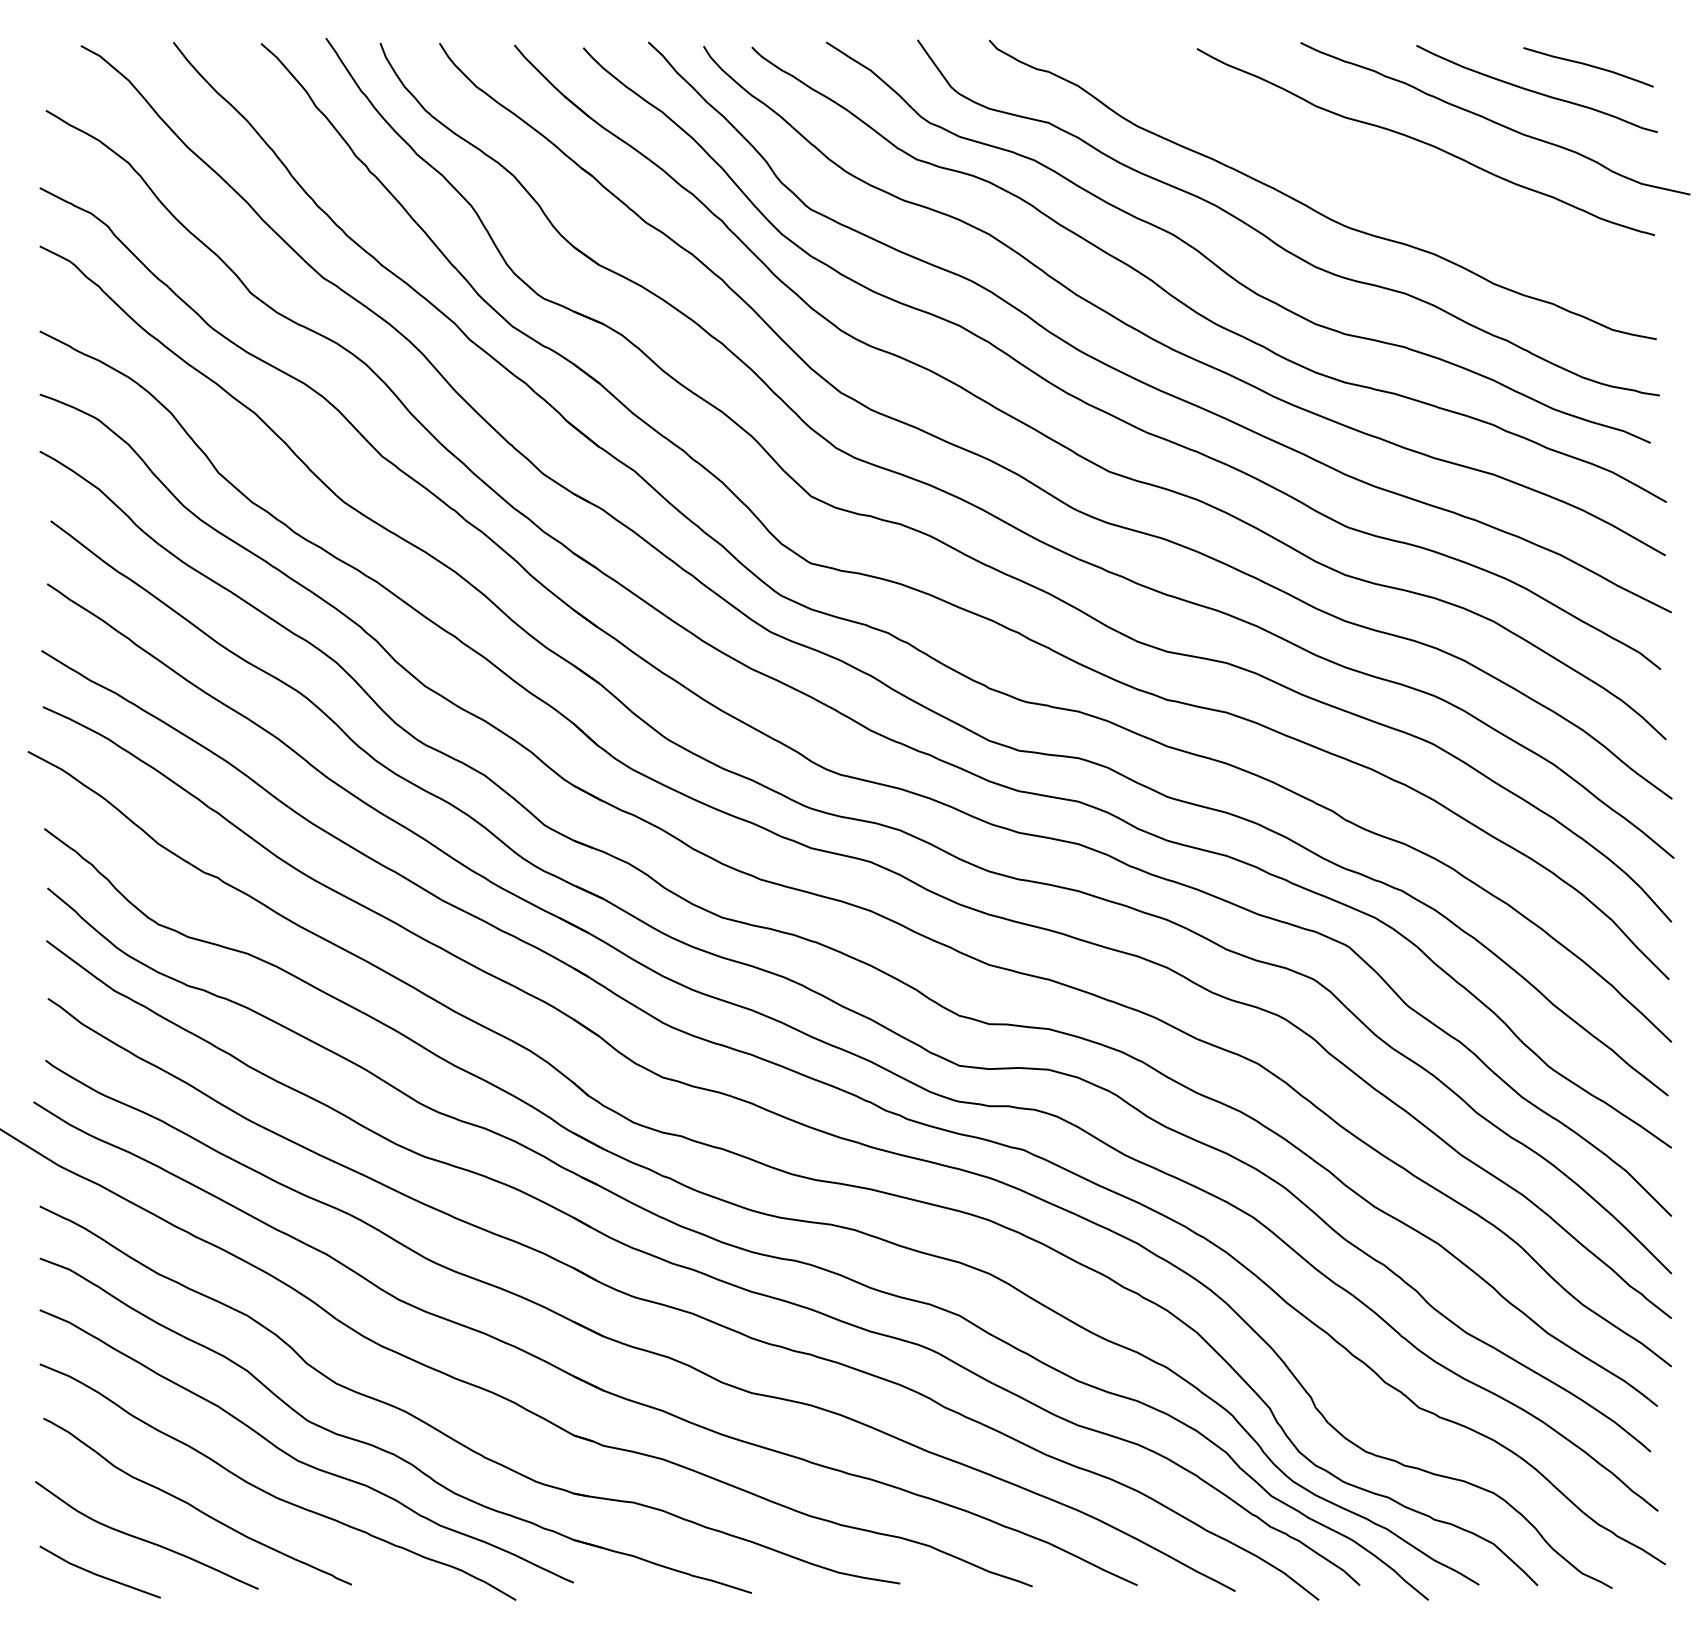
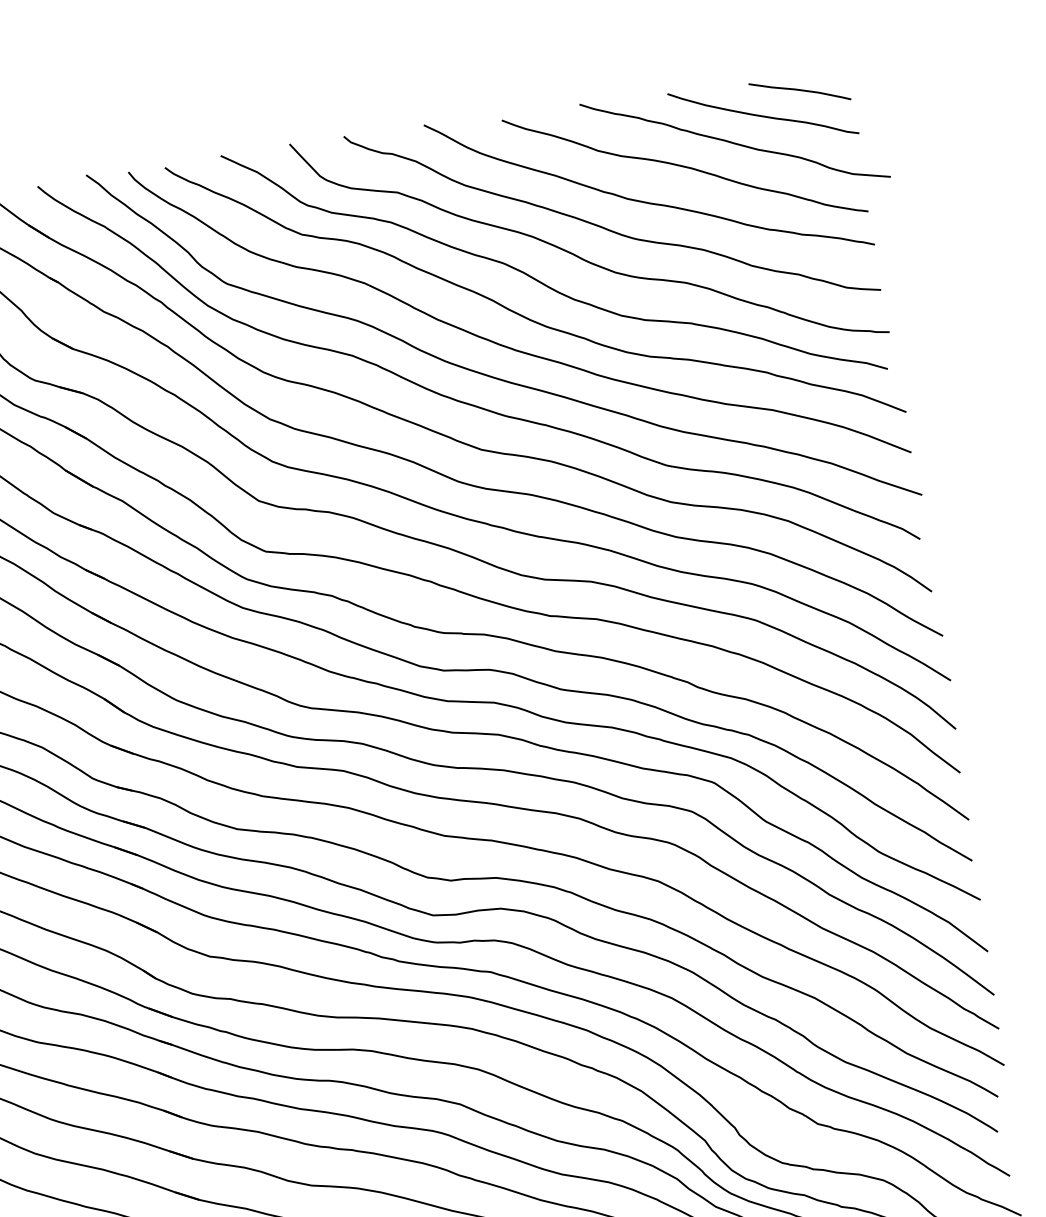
curve: (1369, 181) -> (646, 201), added

